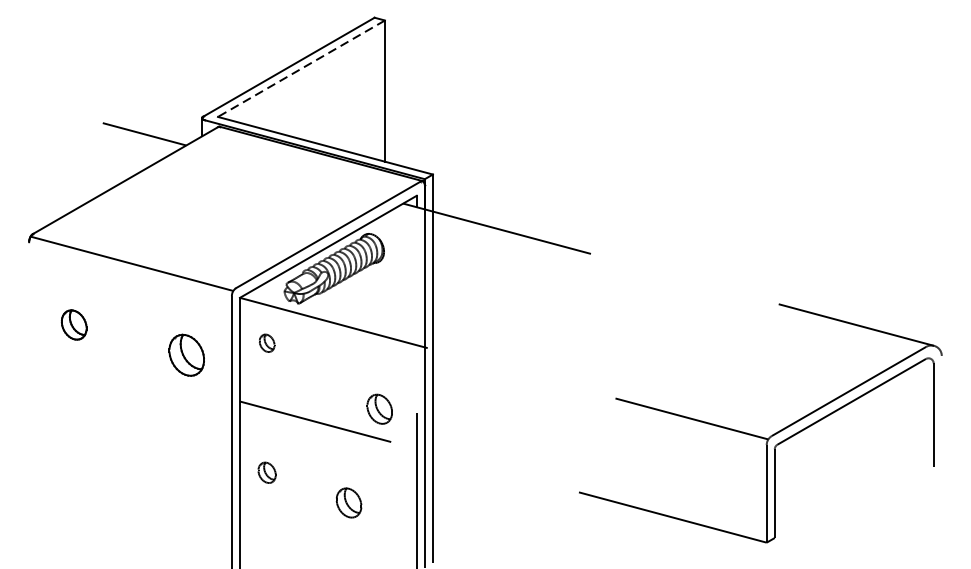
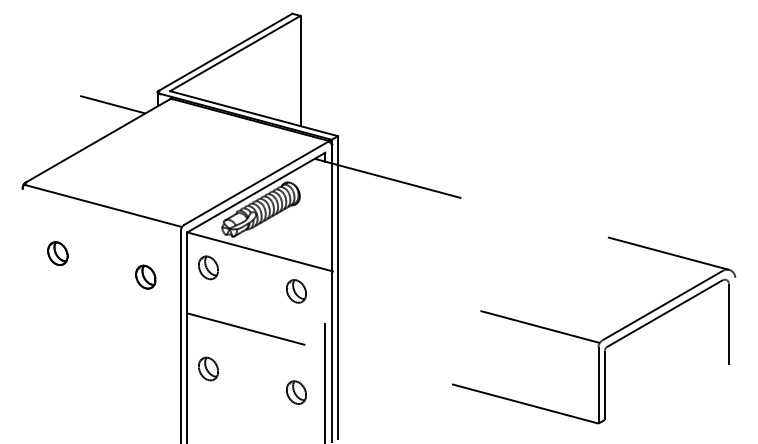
line: (300, 68) -> (234, 53), dashed -> solid
part: (267, 342) -> (208, 267), size x1.67
part: (186, 354) -> (145, 276), size x0.71
part: (379, 409) -> (296, 291), moved
part: (267, 472) -> (208, 368), size x1.43
part: (349, 502) -> (296, 392), moved

